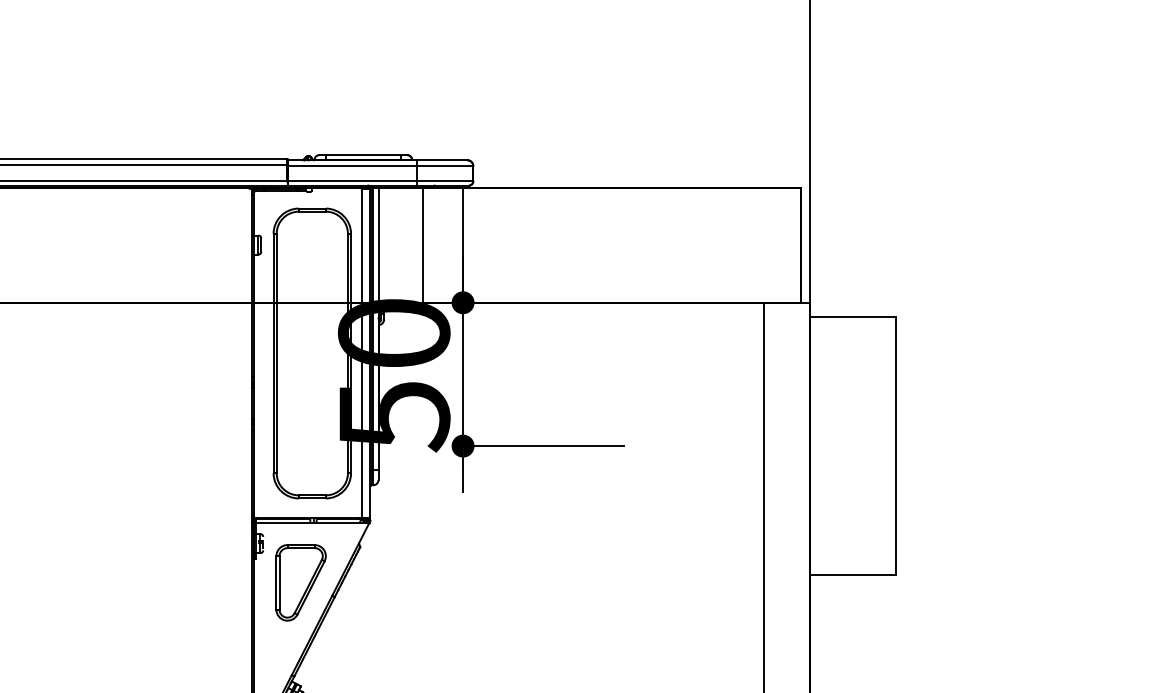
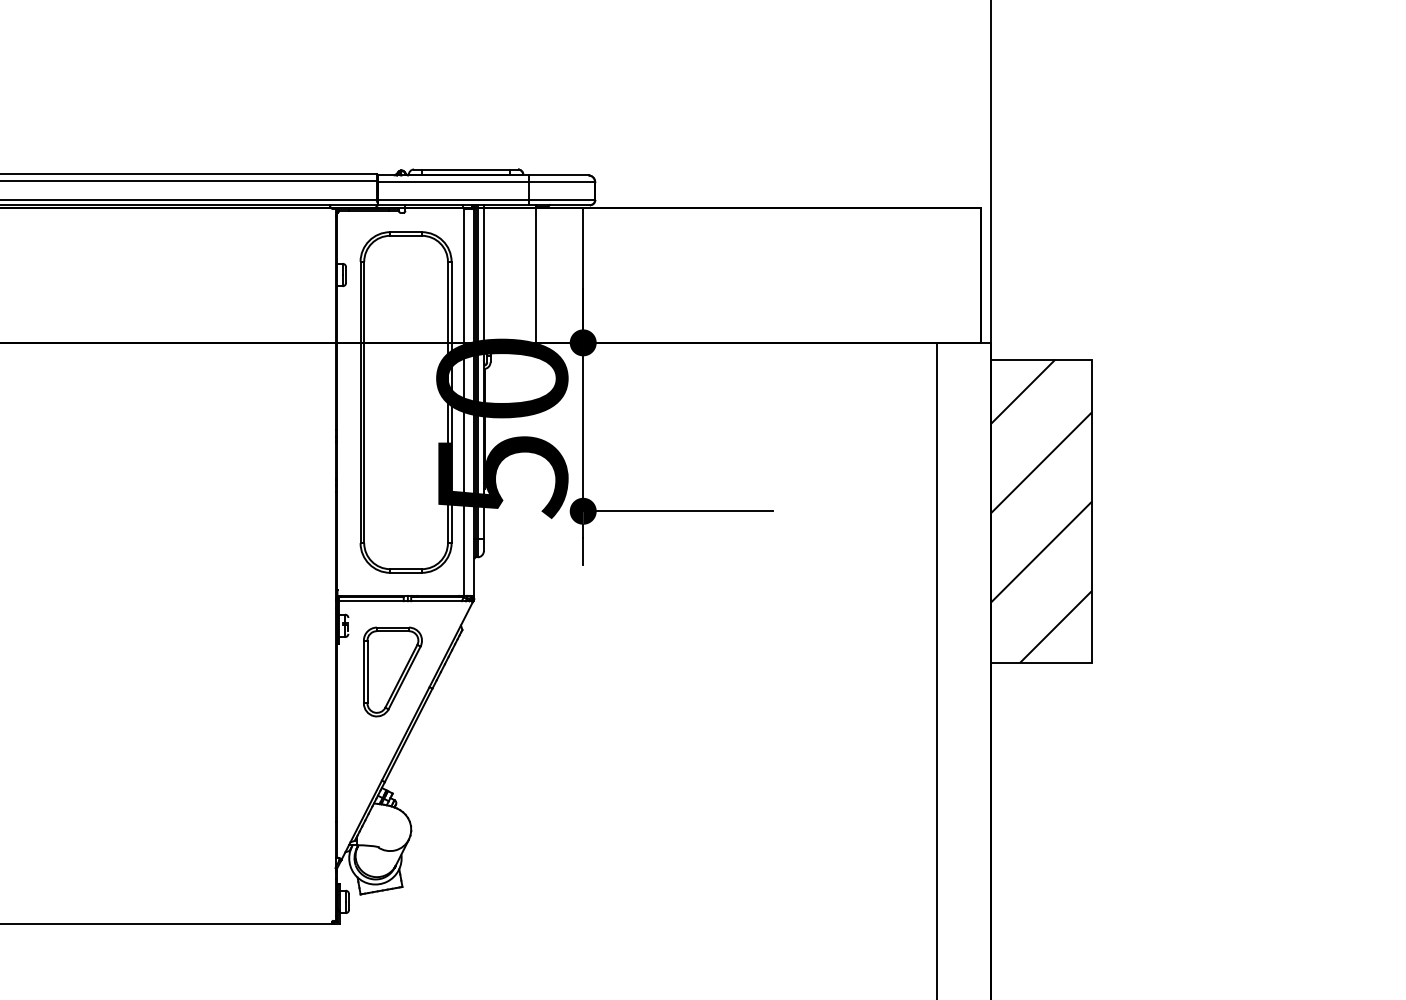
hatch: (852, 445) -> (1040, 510), added

